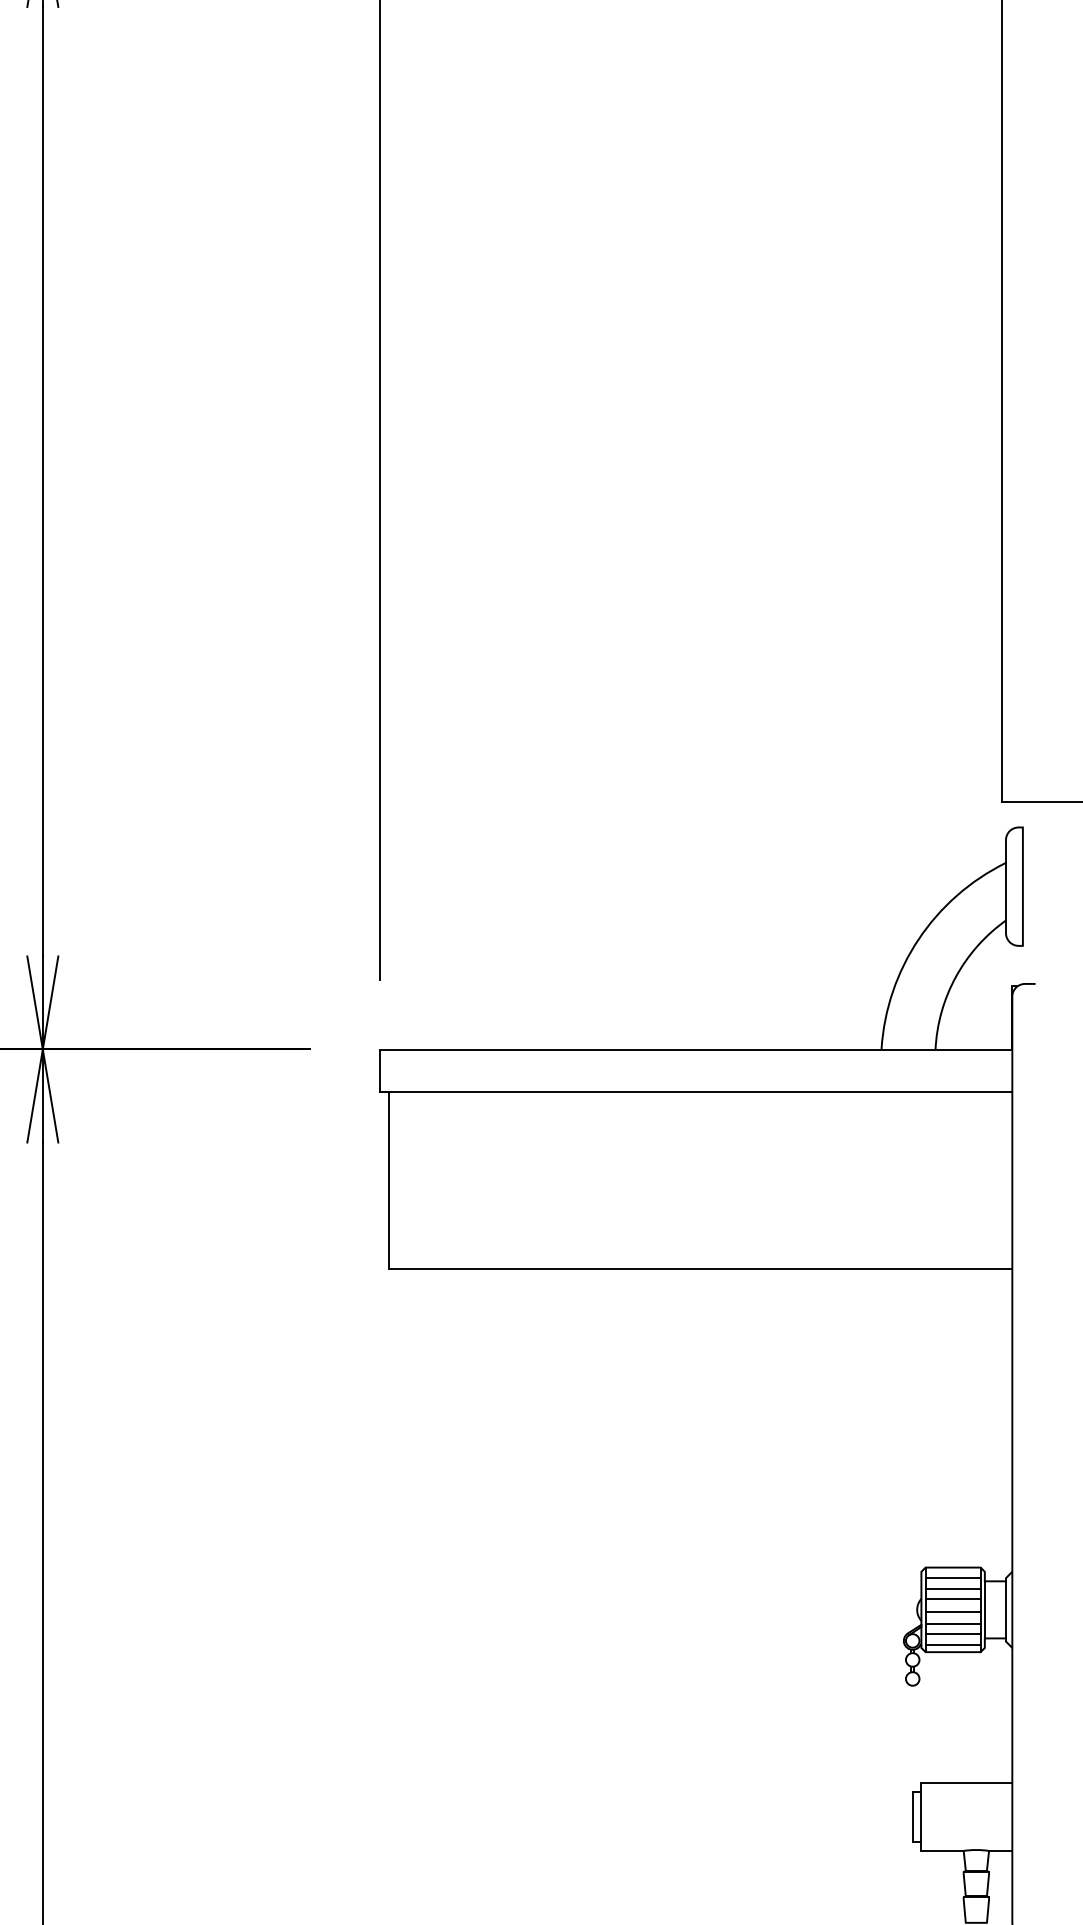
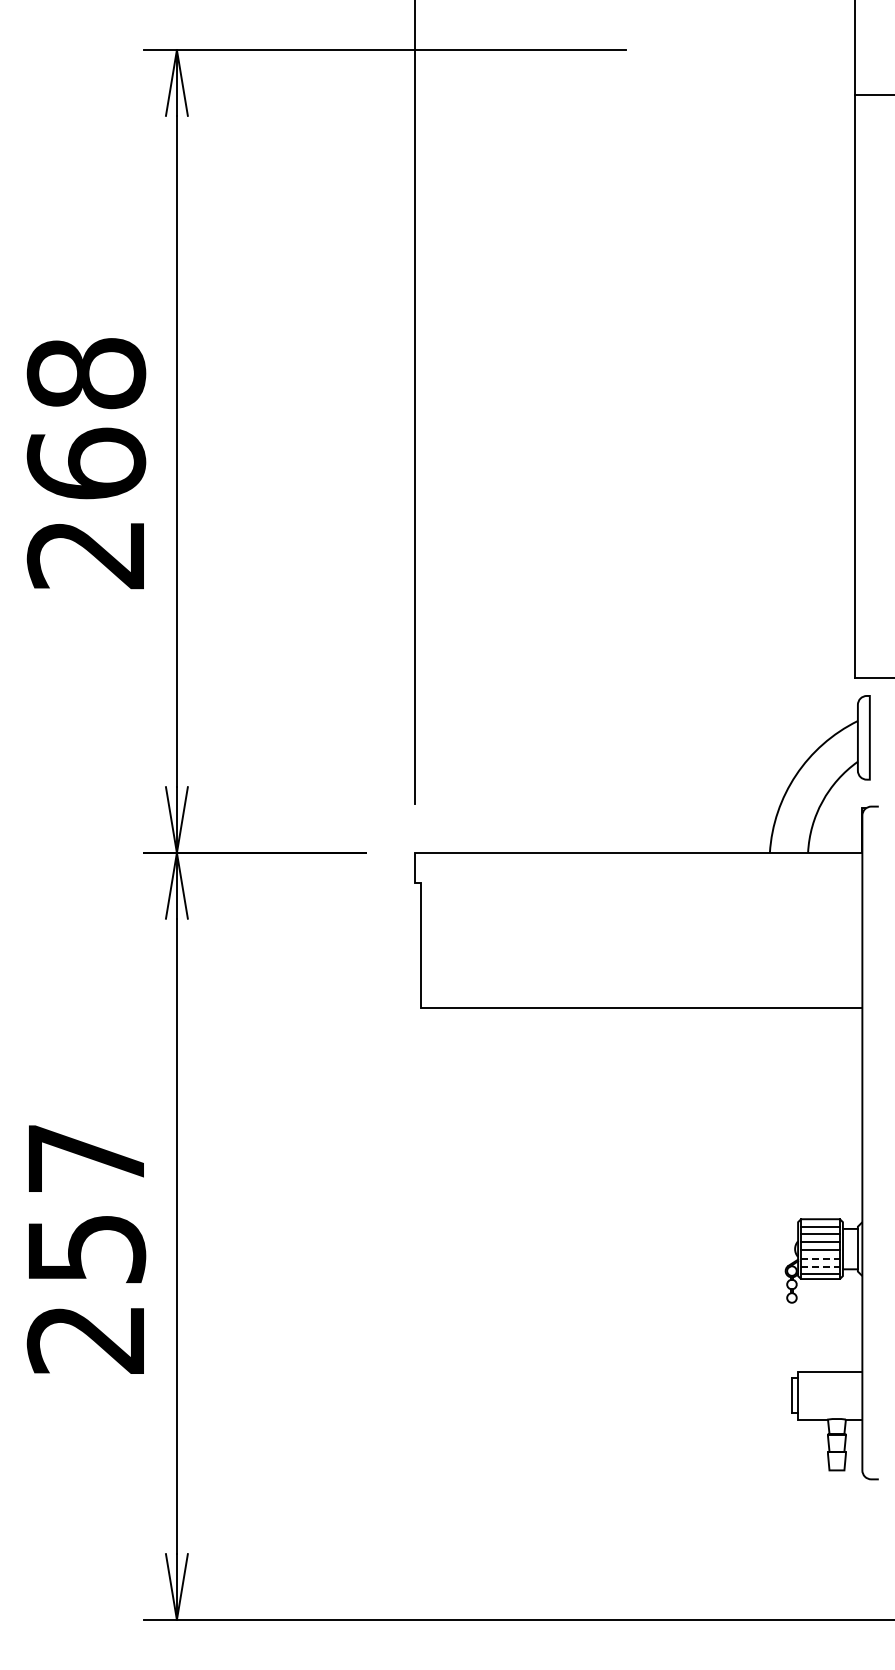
line: (695, 1091) -> (638, 882), removed
line: (954, 1624) -> (821, 1259), solid -> dashed
line: (954, 1634) -> (821, 1266), solid -> dashed

